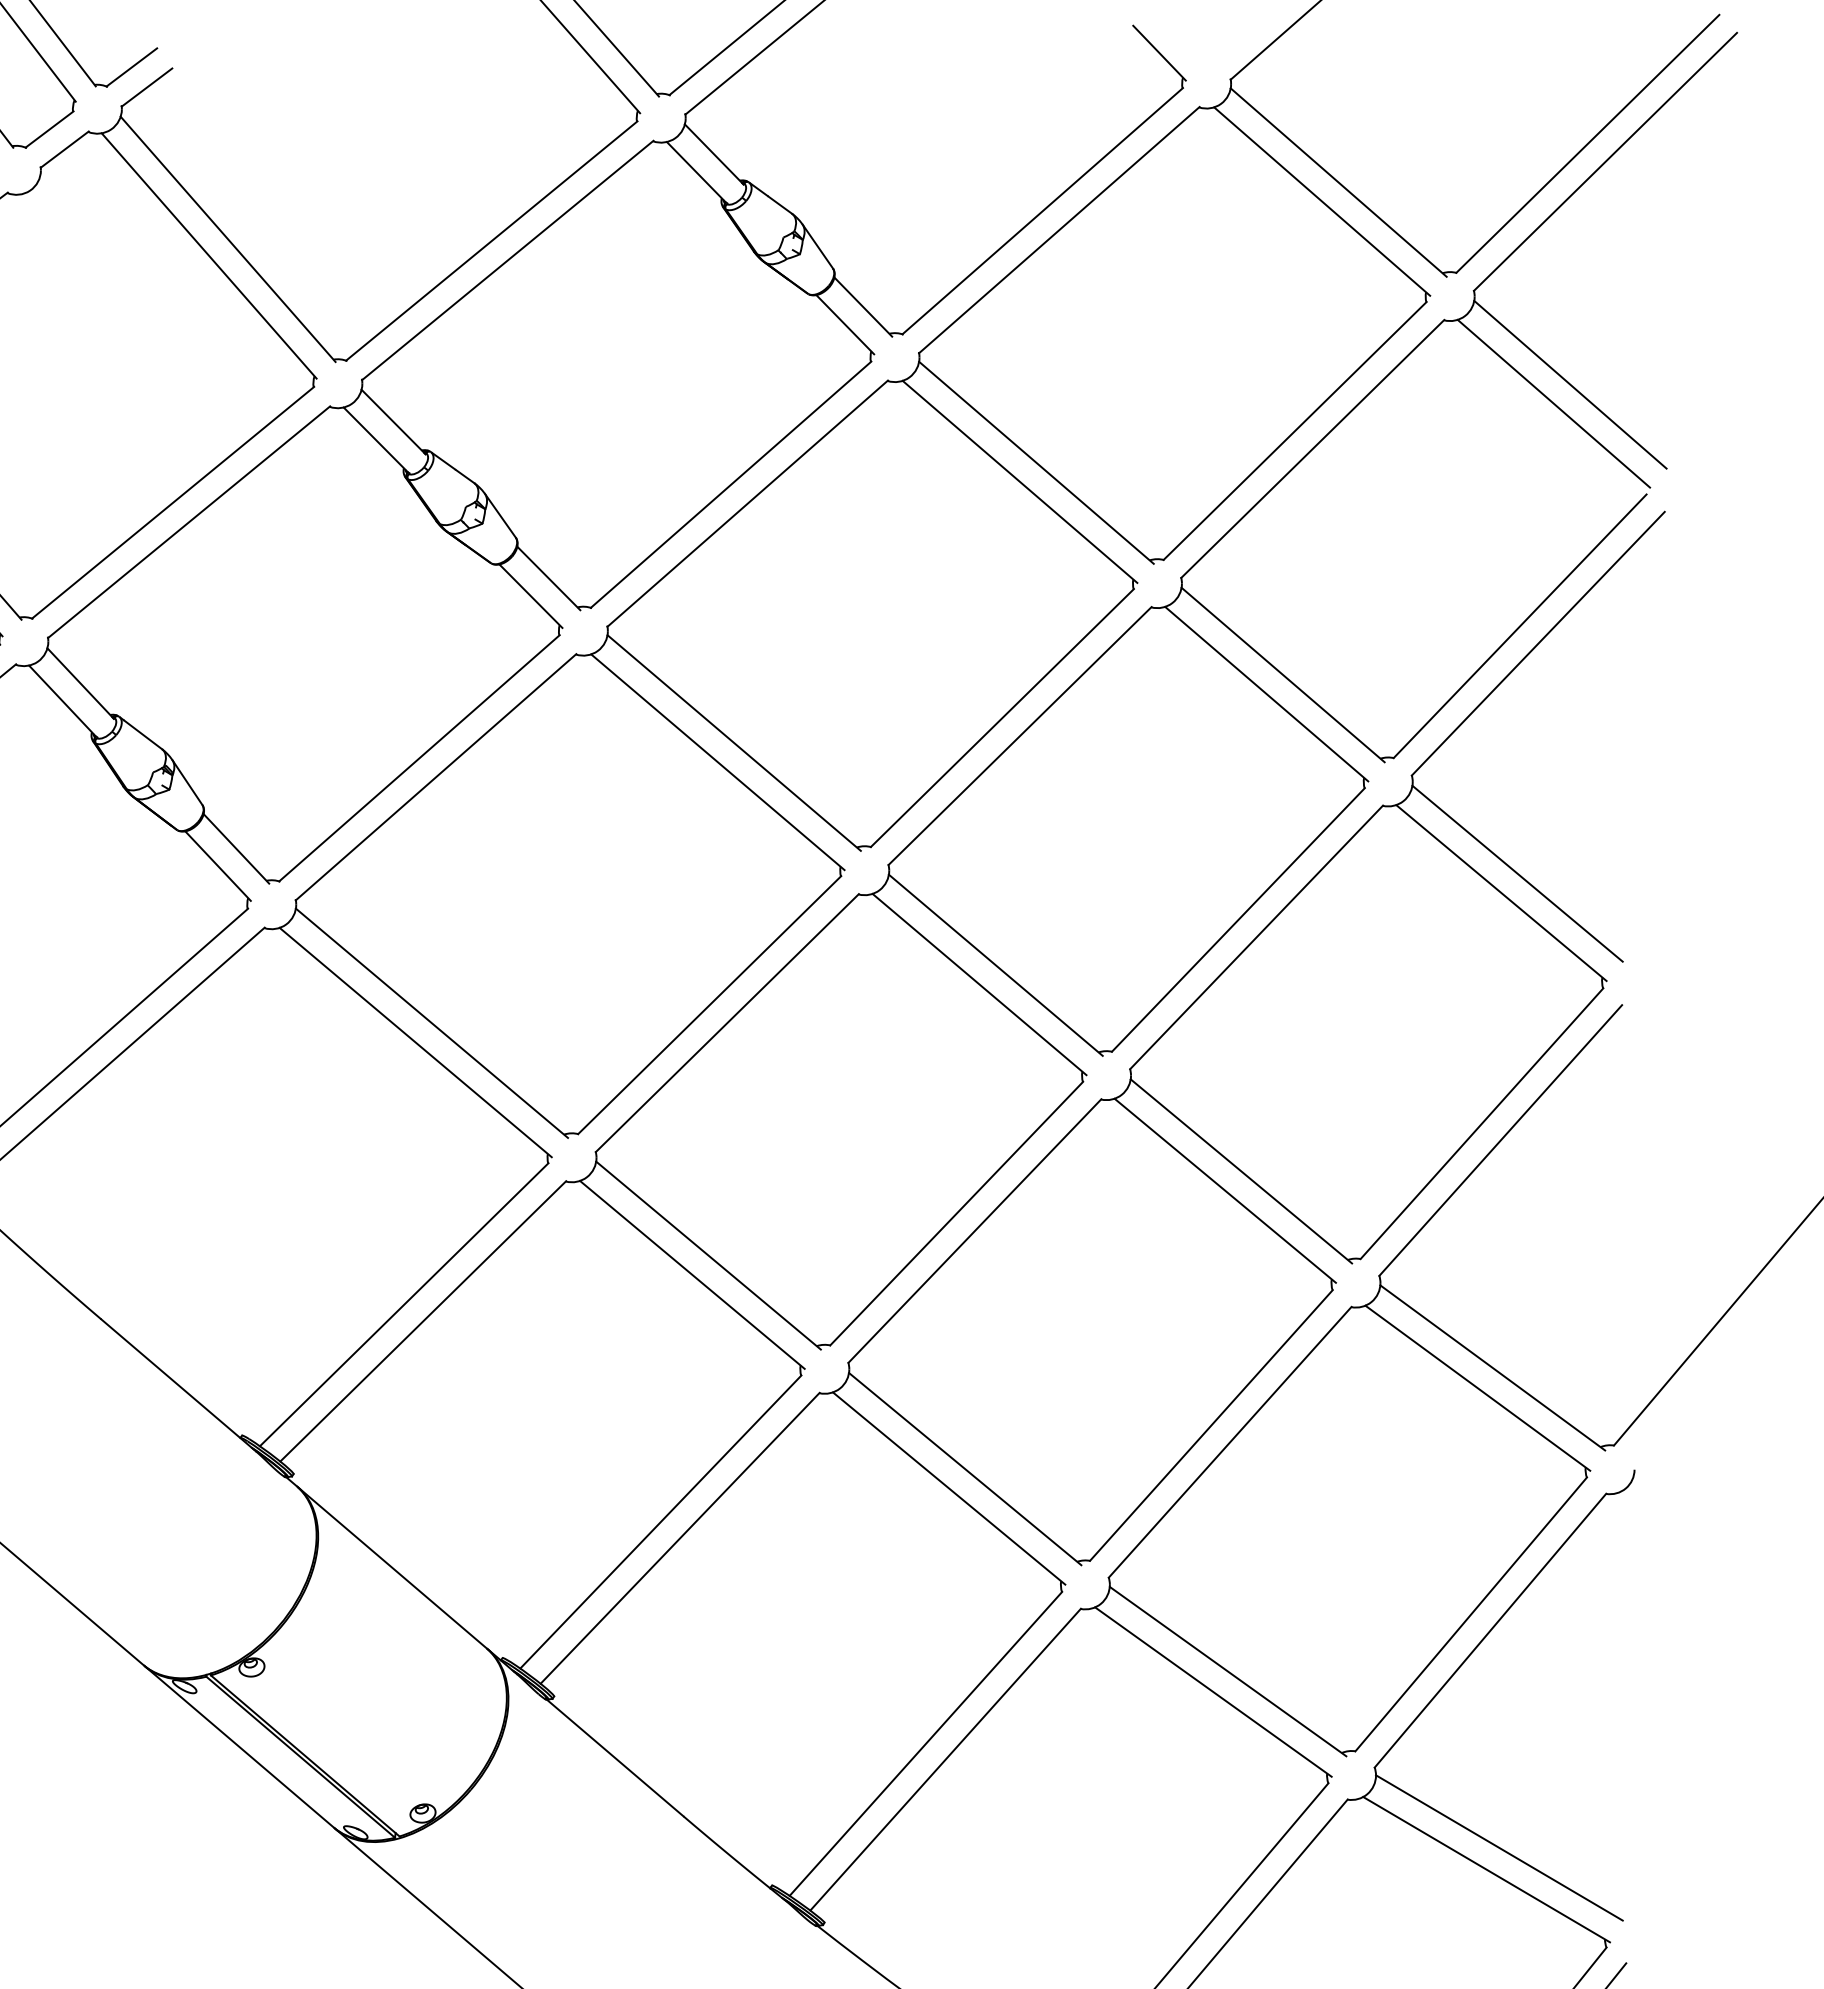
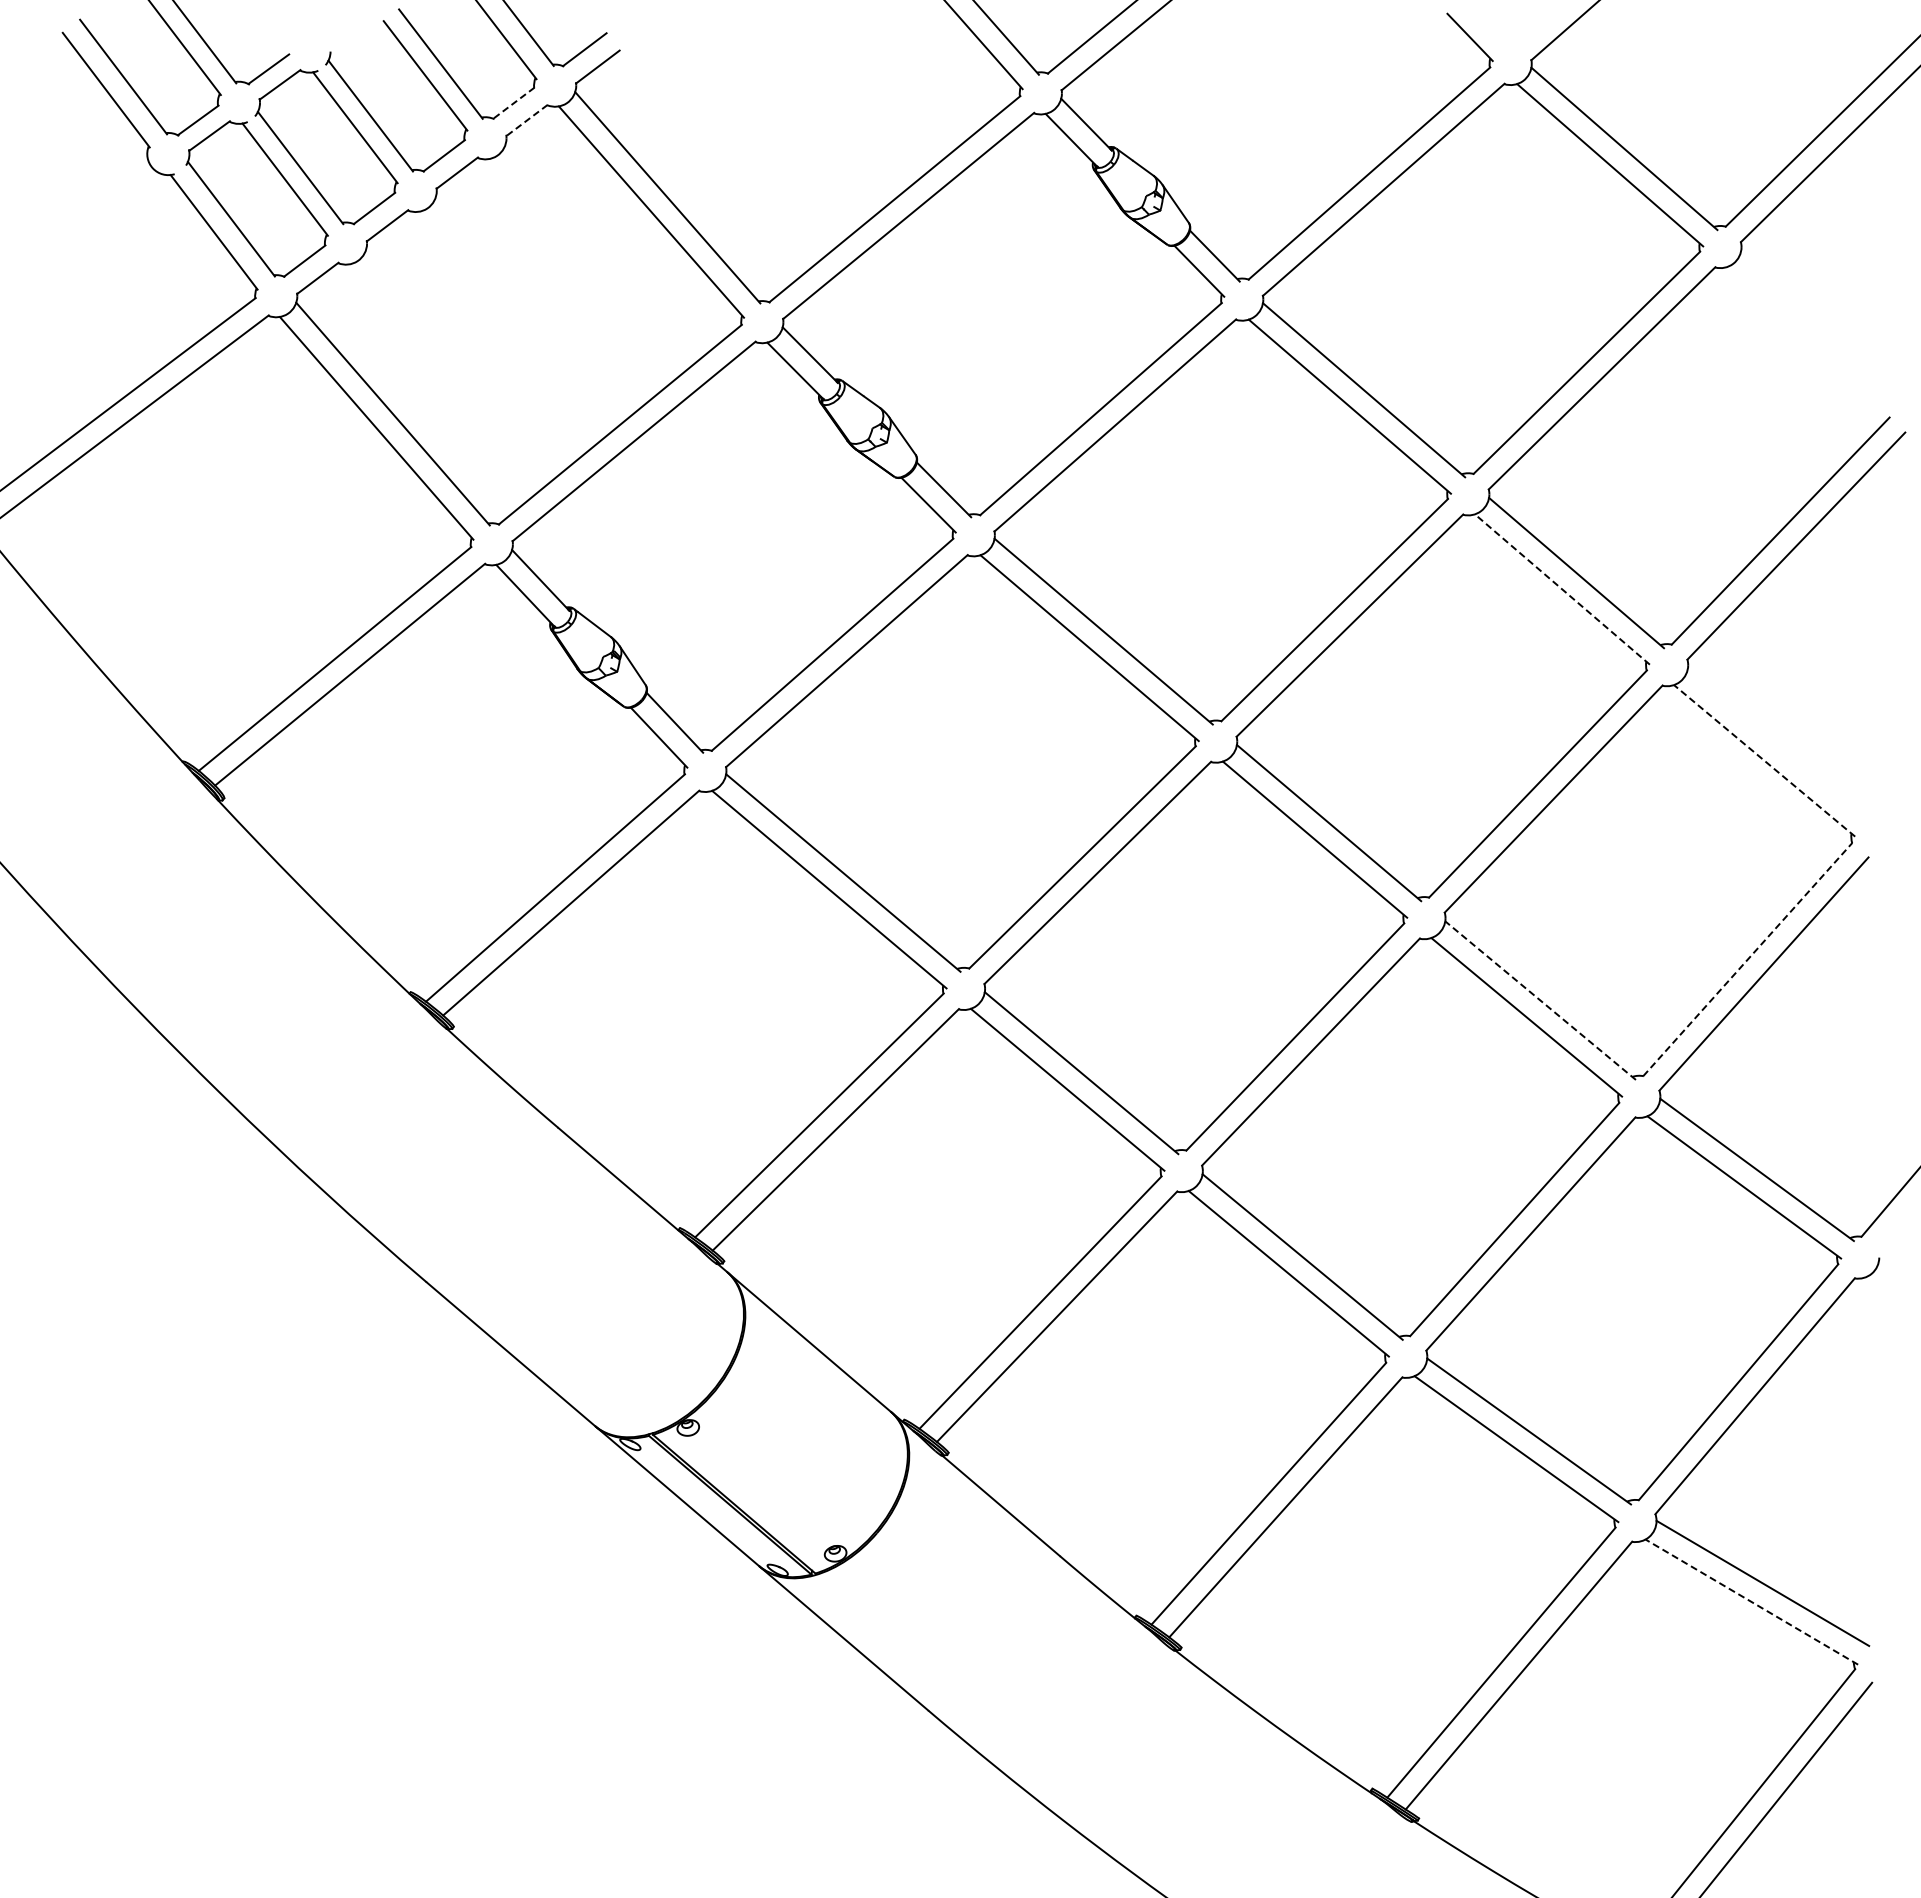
line: (50, 129) -> (514, 103), solid -> dashed
line: (65, 149) -> (527, 120), solid -> dashed
line: (1569, 384) -> (1823, 322), removed
line: (1553, 403) -> (1809, 339), removed
line: (1266, 694) -> (1562, 589), solid -> dashed
line: (1517, 874) -> (1778, 744), removed
line: (1501, 892) -> (1764, 760), solid -> dashed
line: (1481, 1123) -> (1747, 959), solid -> dashed
line: (1241, 1171) -> (1540, 1000), solid -> dashed
line: (1486, 1868) -> (1751, 1601), solid -> dashed

